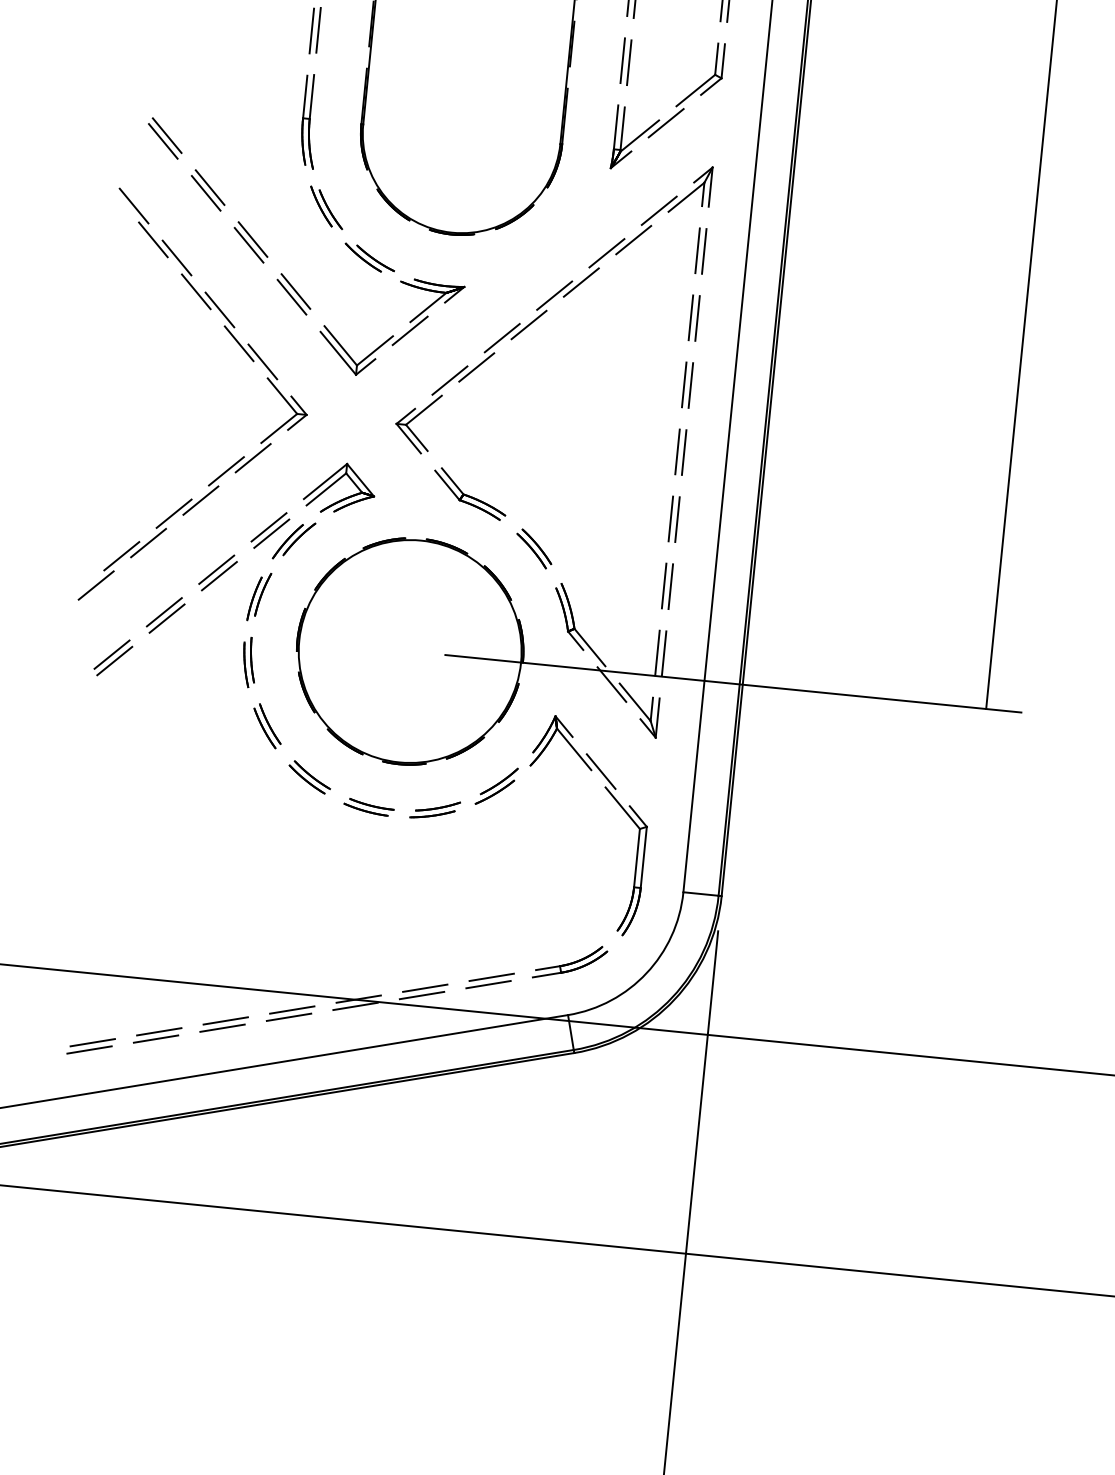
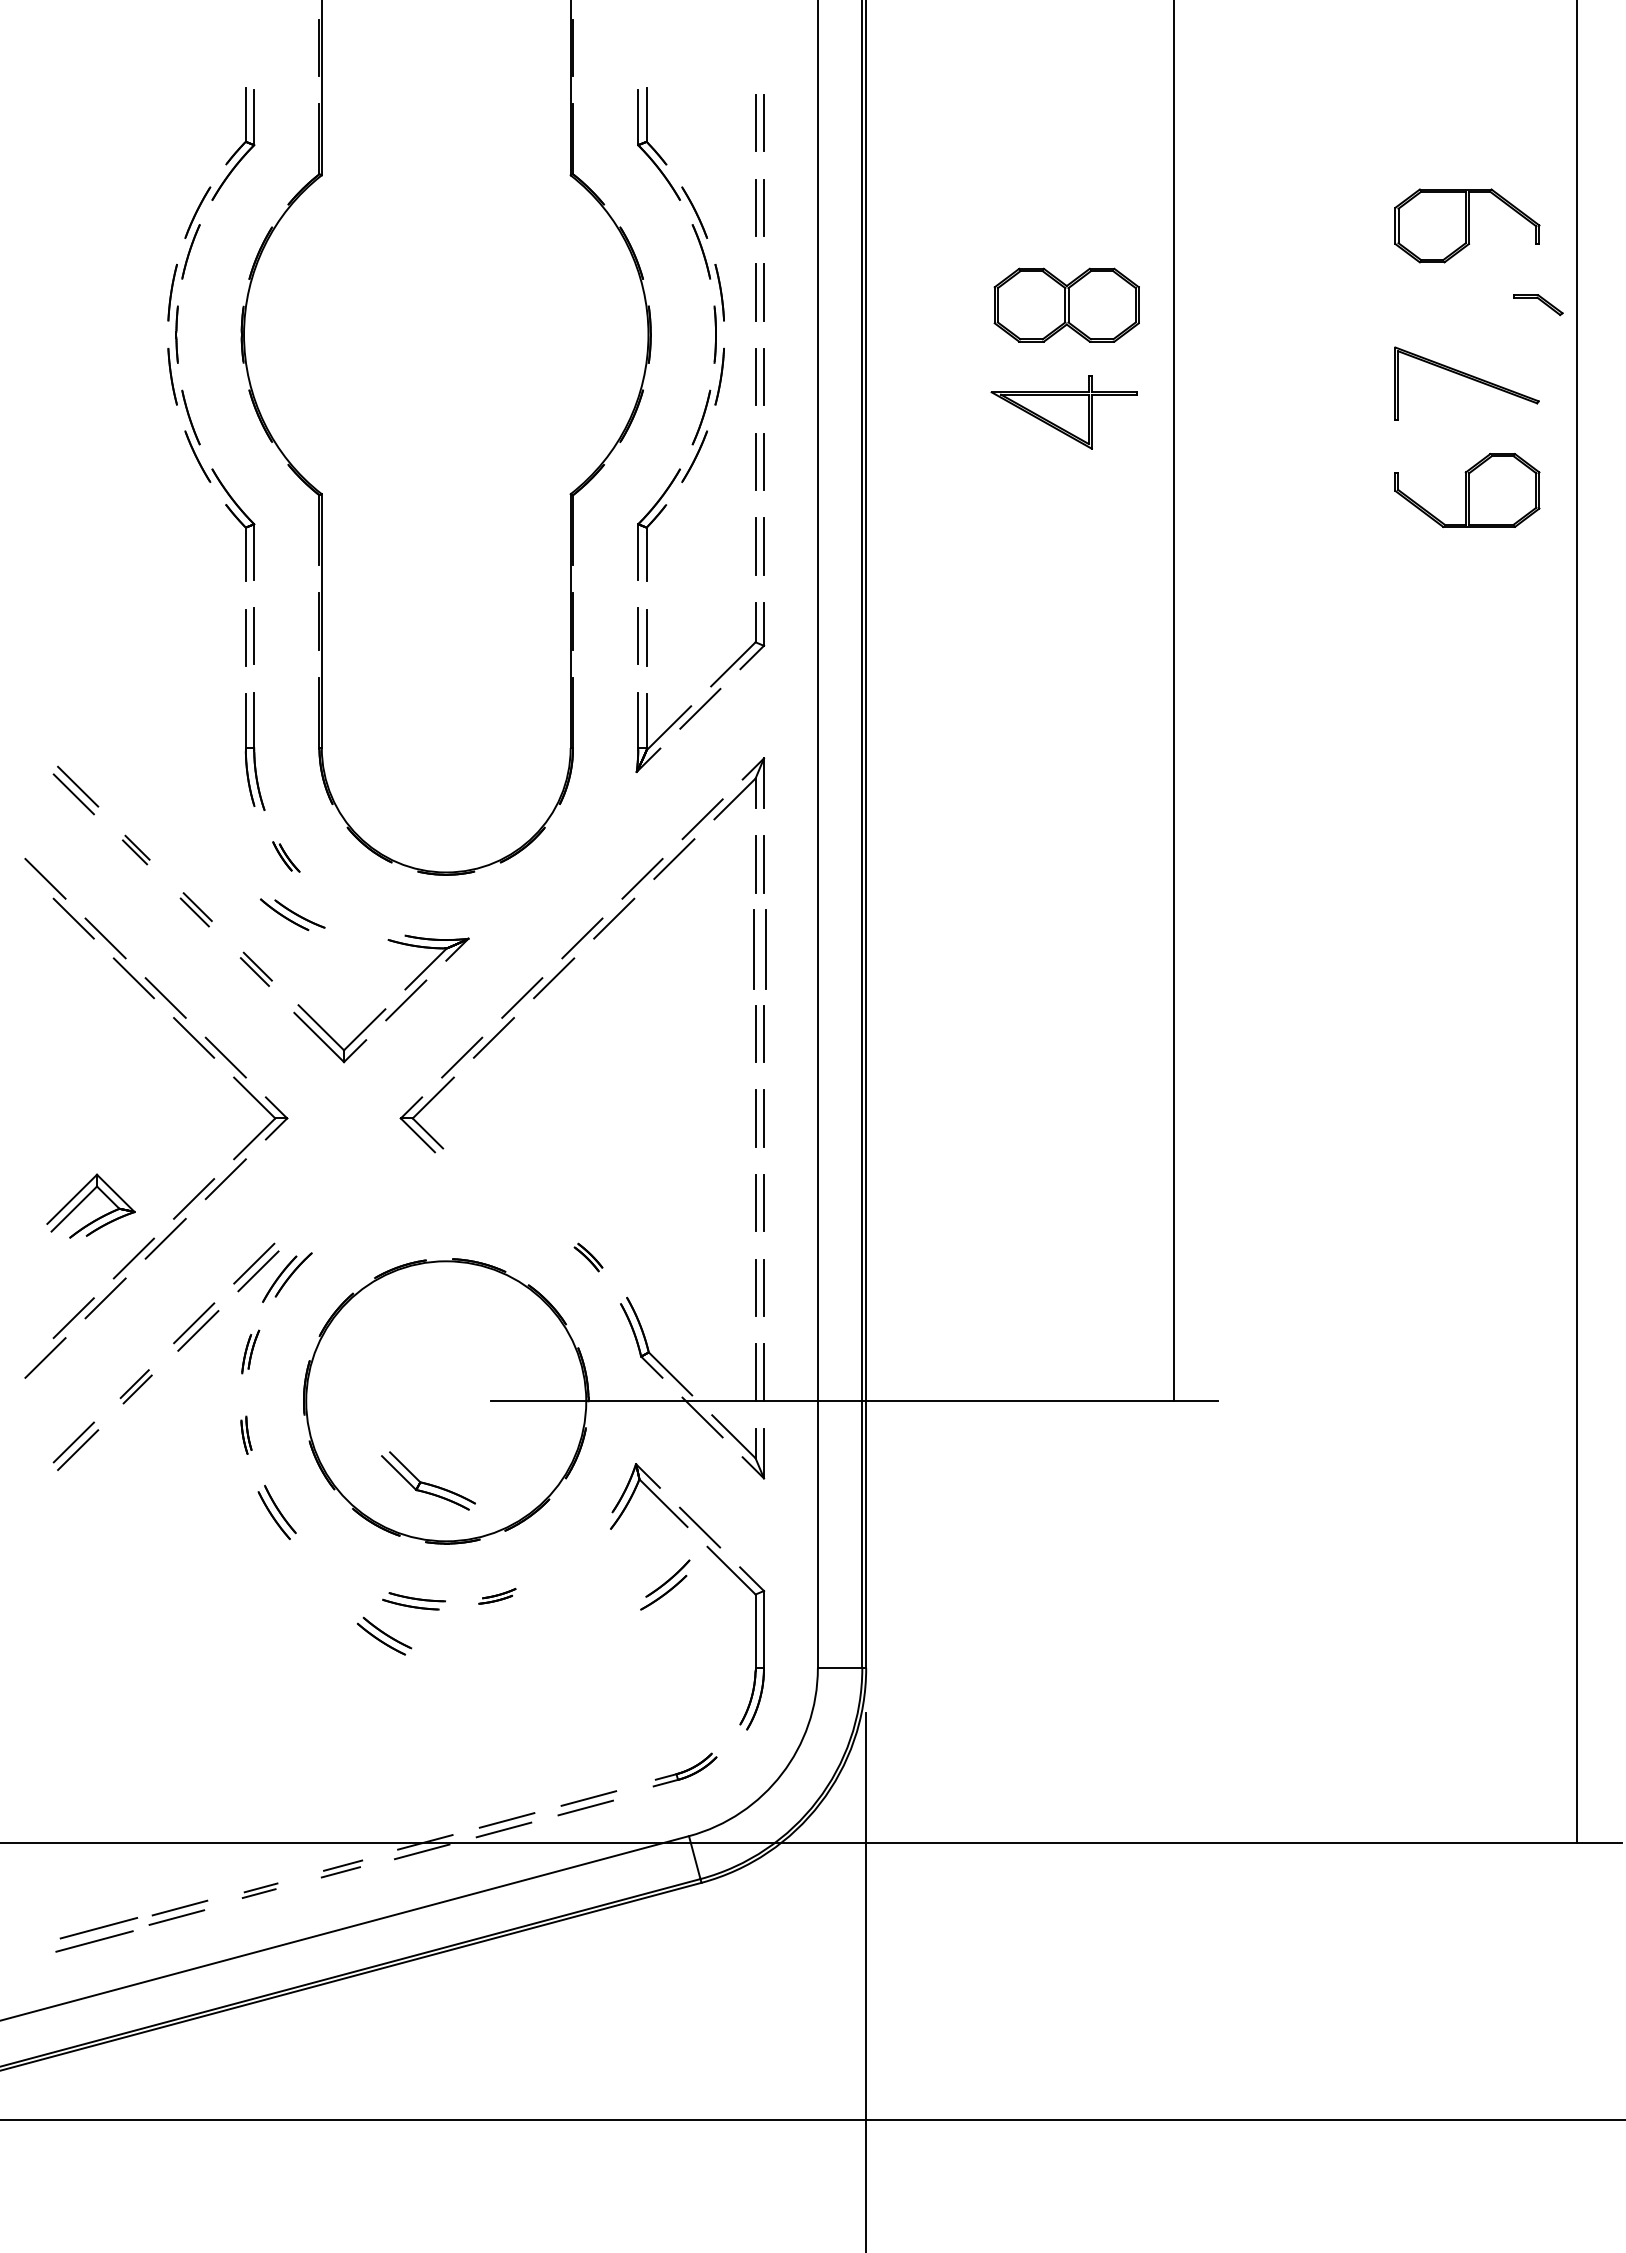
part: (208, 190) -> (136, 849), size x0.6
part: (326, 207) -> (286, 856), size x0.6
part: (251, 242) -> (196, 909), size x0.7
part: (369, 258) -> (292, 914), moved
part: (294, 294) -> (256, 969), size x0.7
part: (694, 317) -> (759, 948), size x1.4
part: (336, 482) -> (85, 1199), moved
part: (470, 493) -> (428, 1480), moved
part: (534, 548) -> (588, 1257), size x0.6
part: (259, 596) -> (250, 1351), size x0.7
part: (166, 615) -> (136, 1386), size x0.7
part: (249, 662) -> (246, 1435), size x0.6
part: (309, 776) -> (384, 1635), moved
part: (496, 785) -> (665, 1584), moved
part: (435, 810) -> (497, 1596), size x0.6
part: (569, 961) -> (684, 1769), size x0.7
part: (290, 1013) -> (341, 1868), size x0.7
part: (223, 1024) -> (259, 1890), size x0.6
part: (91, 1046) -> (96, 1934), size x1.4

